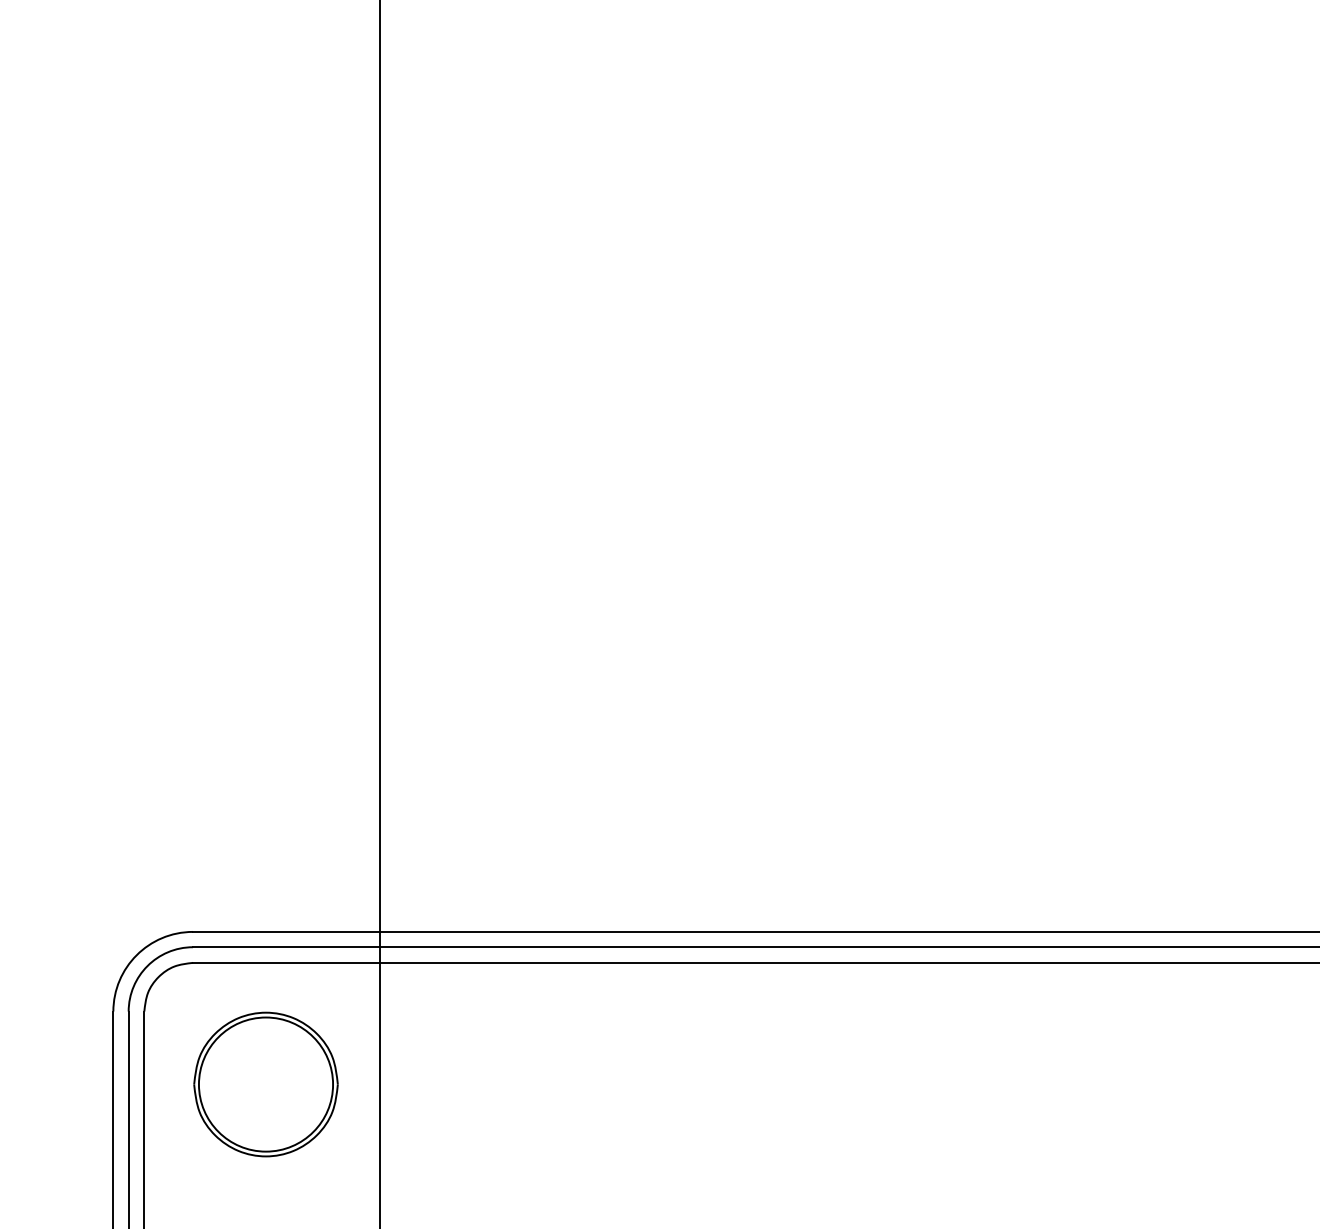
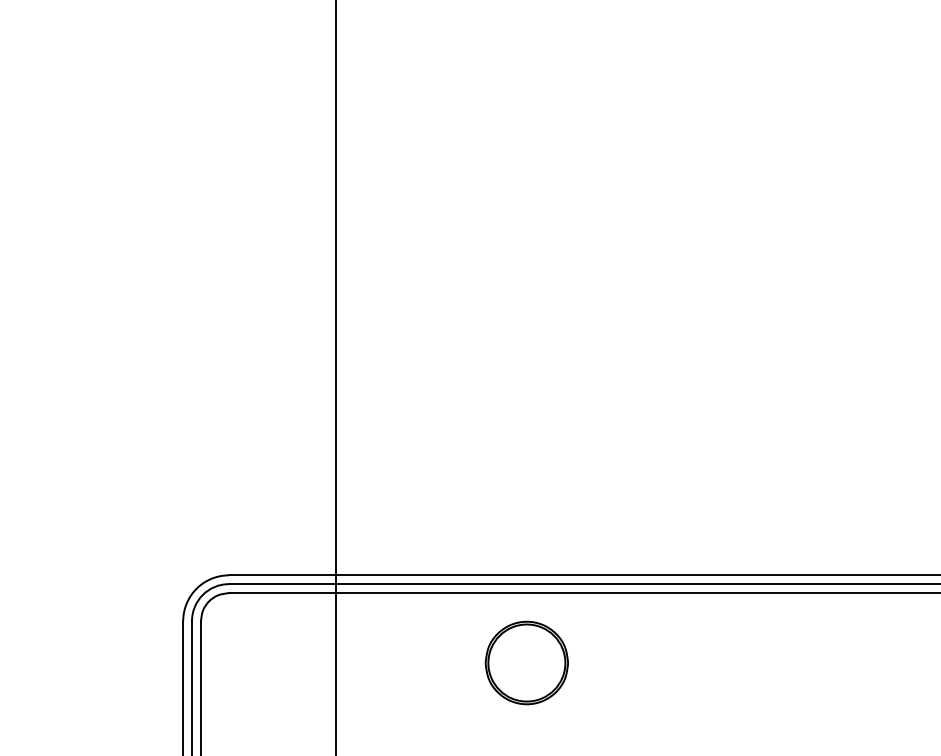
part: (265, 1083) -> (526, 662), moved

